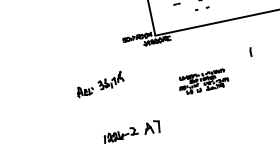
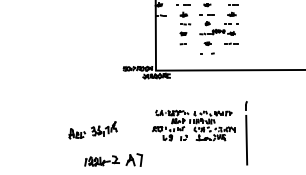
part: (203, 81) -> (193, 125), size x1.67
part: (99, 84) -> (92, 130), moved
line: (257, 84) -> (246, 139), added

